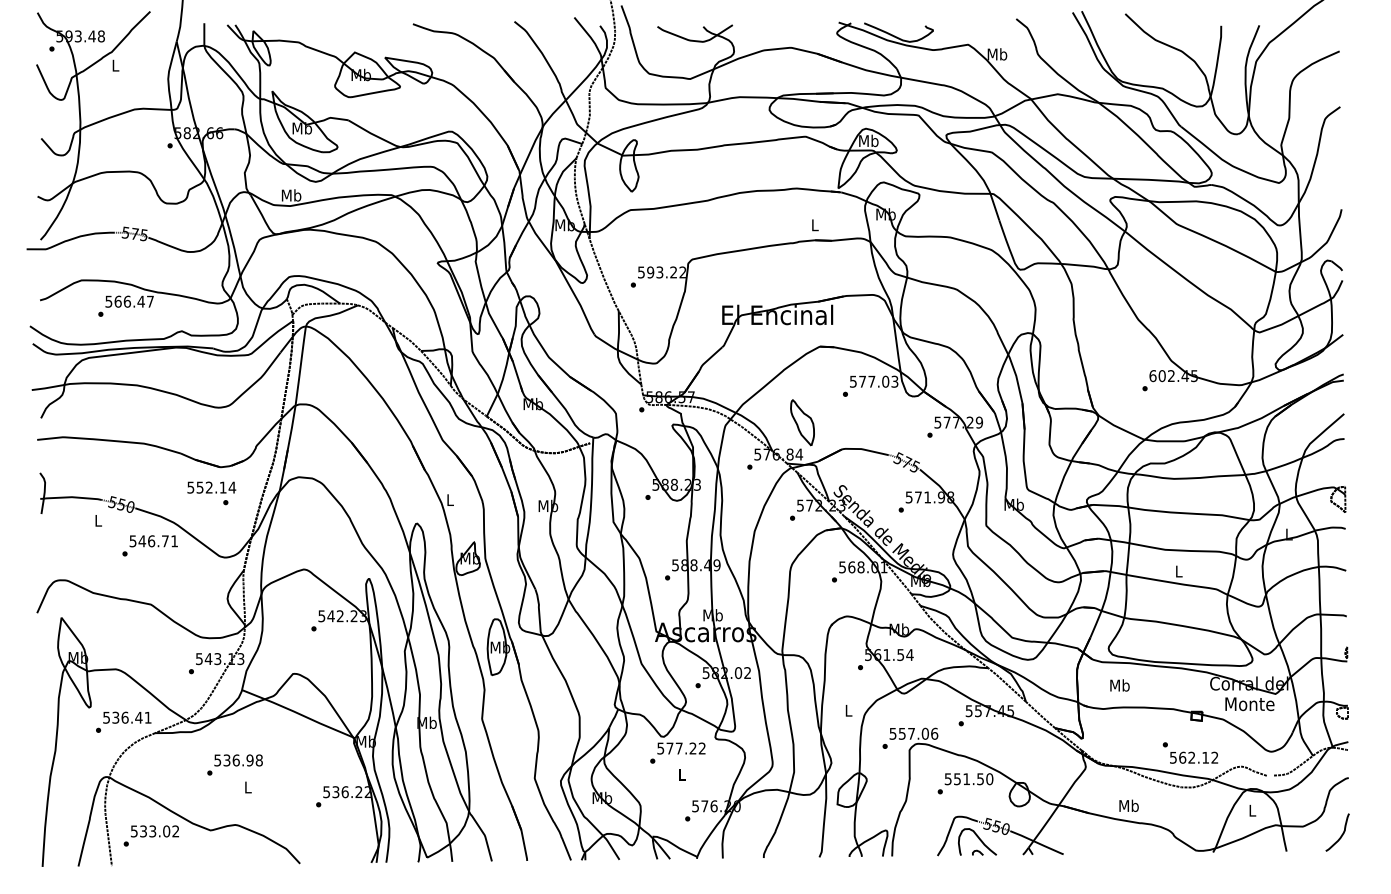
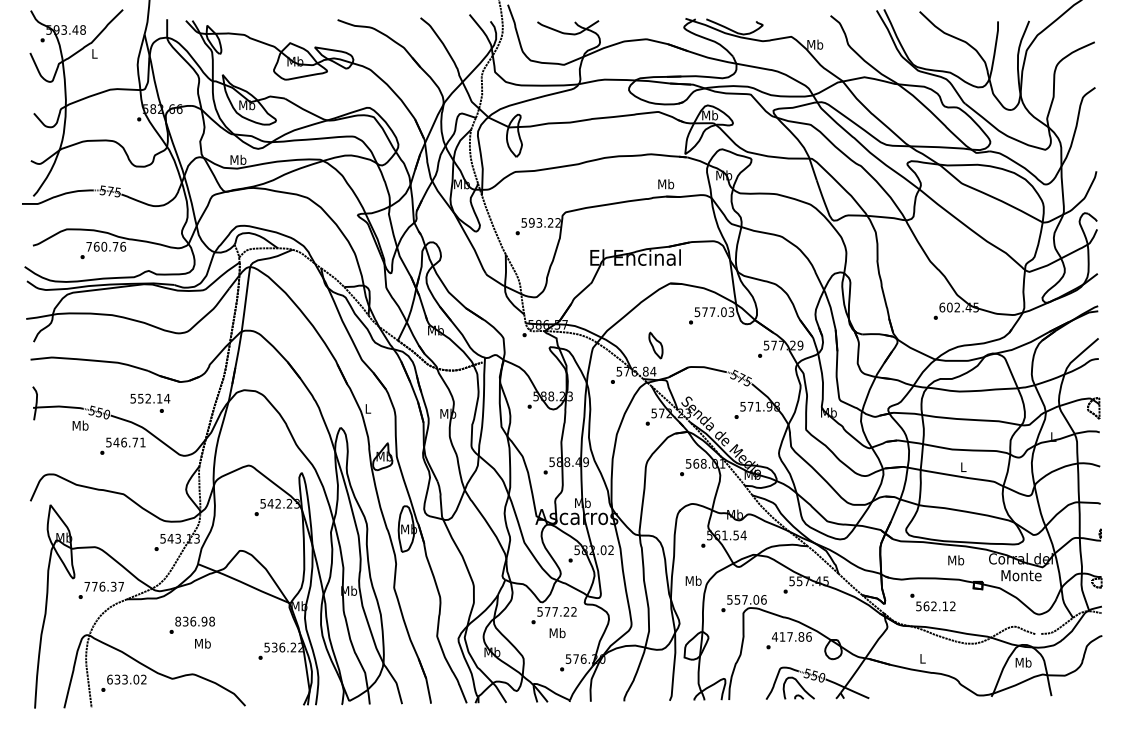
text: (814, 225) -> (665, 184), L -> Mb
text: (129, 301) -> (106, 246), 566.47 -> 760.76
part: (802, 422) -> (655, 345), size x0.7
text: (211, 493) -> (150, 403), moved
text: (98, 520) -> (80, 425), L -> Mb
text: (1119, 685) -> (955, 560), moved
text: (848, 710) -> (693, 580), L -> Mb
text: (127, 717) -> (104, 586), 536.41 -> 776.37
text: (1189, 752) -> (932, 602), moved
text: (217, 760) -> (177, 621), 536.98 -> 836.98
text: (681, 774) -> (557, 633), L -> Mb
text: (968, 779) -> (791, 637), 551.50 -> 417.86
text: (247, 787) -> (202, 643), L -> Mb
text: (1128, 805) -> (922, 658), Mb -> L
text: (1252, 810) -> (1023, 662), L -> Mb
text: (133, 831) -> (109, 679), 533.02 -> 633.02
curve: (1341, 834) -> (1096, 682), removed

